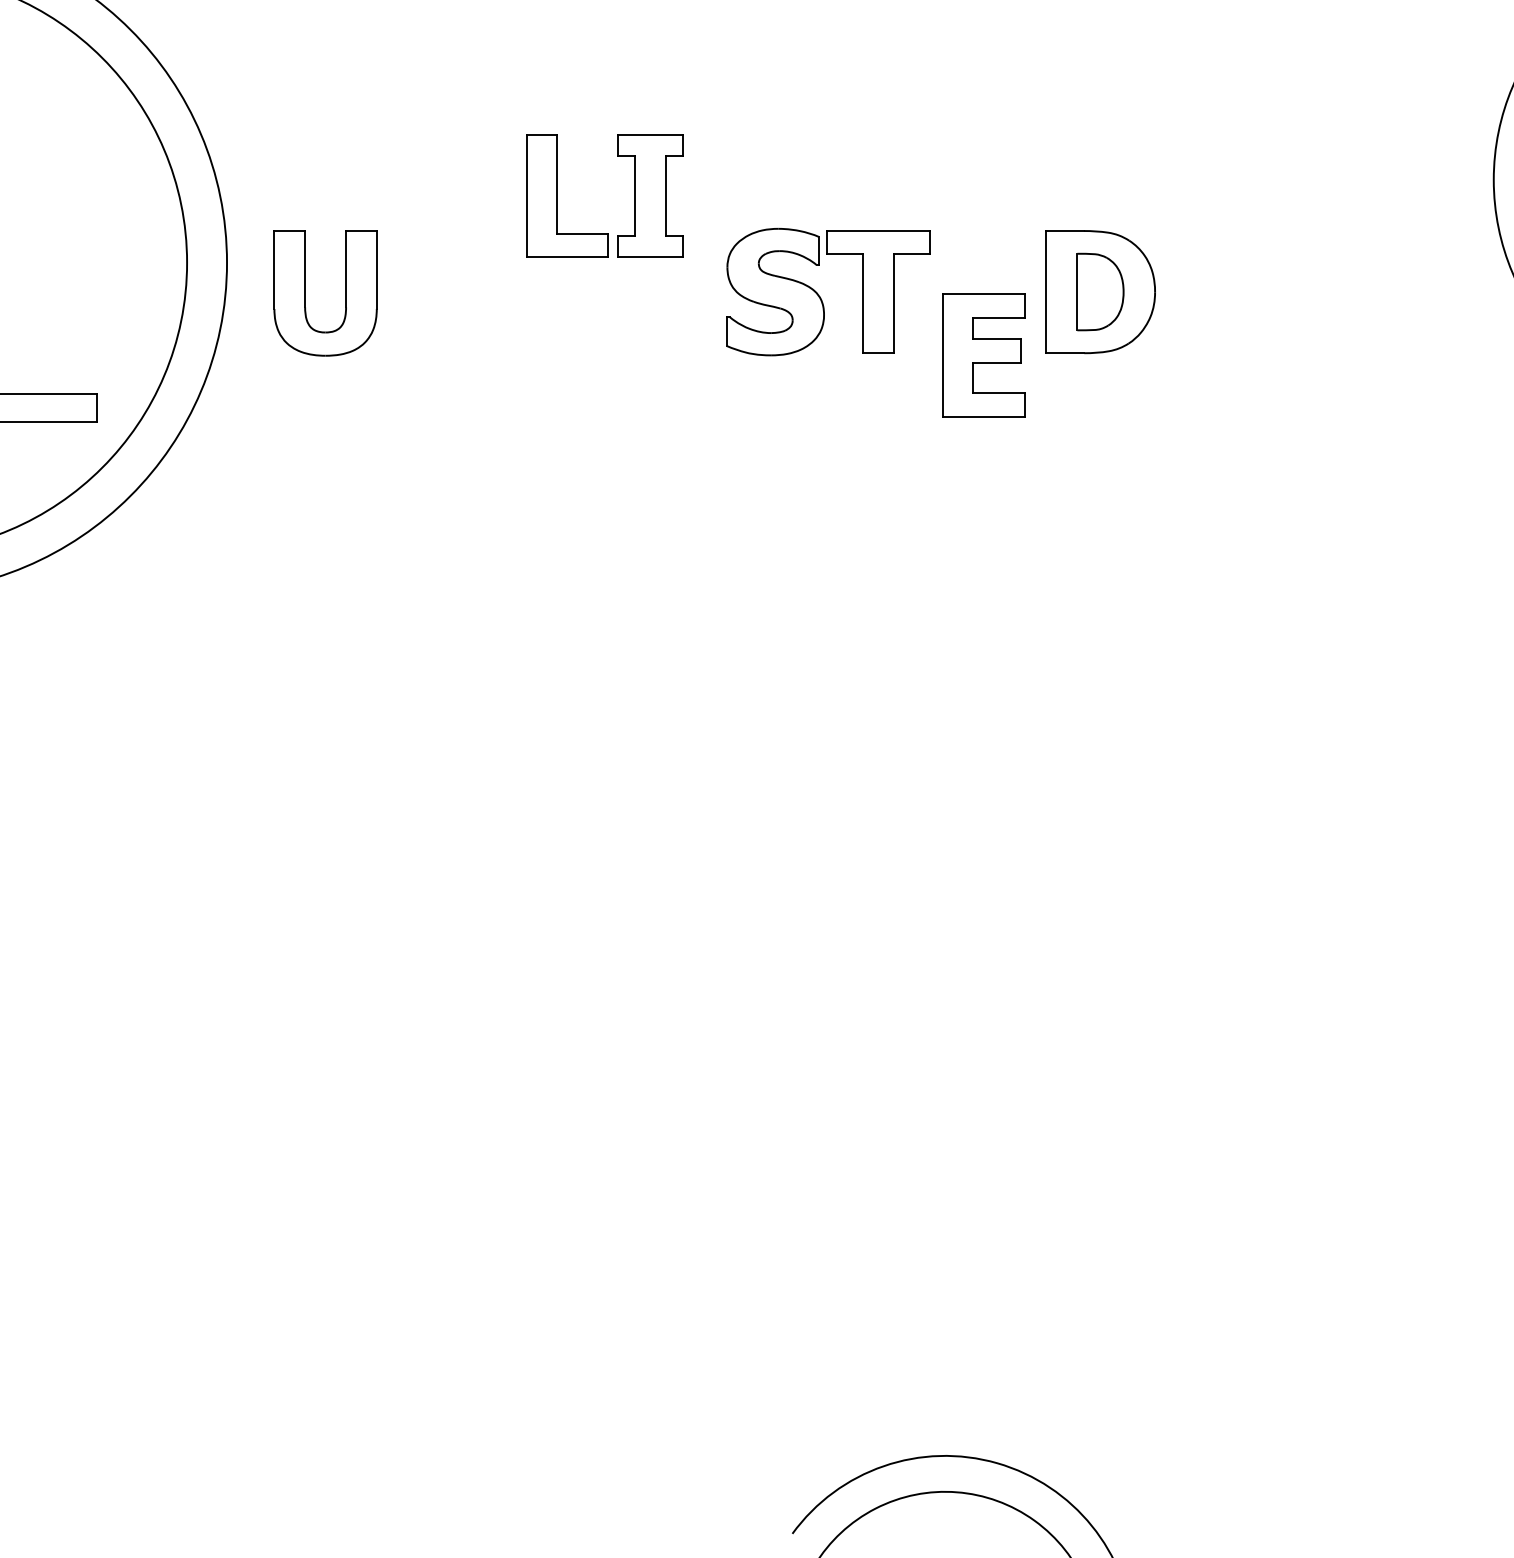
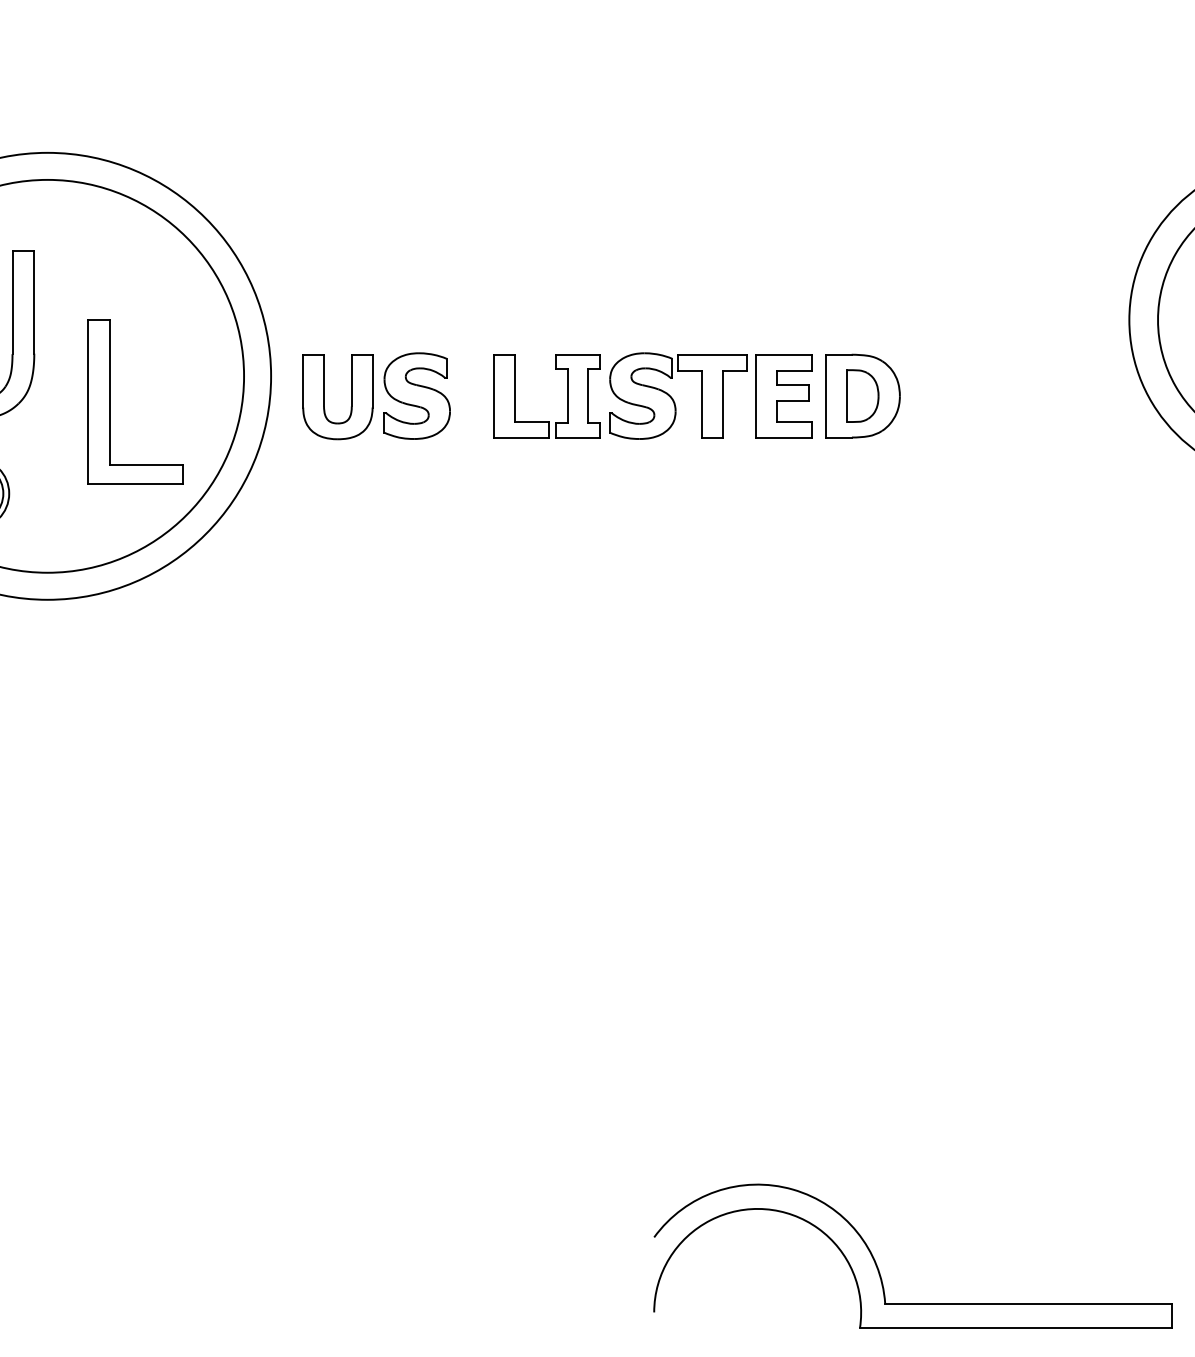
part: (634, 196) -> (567, 396), moved
part: (441, 291) -> (416, 395), added
part: (983, 356) -> (783, 396), moved

